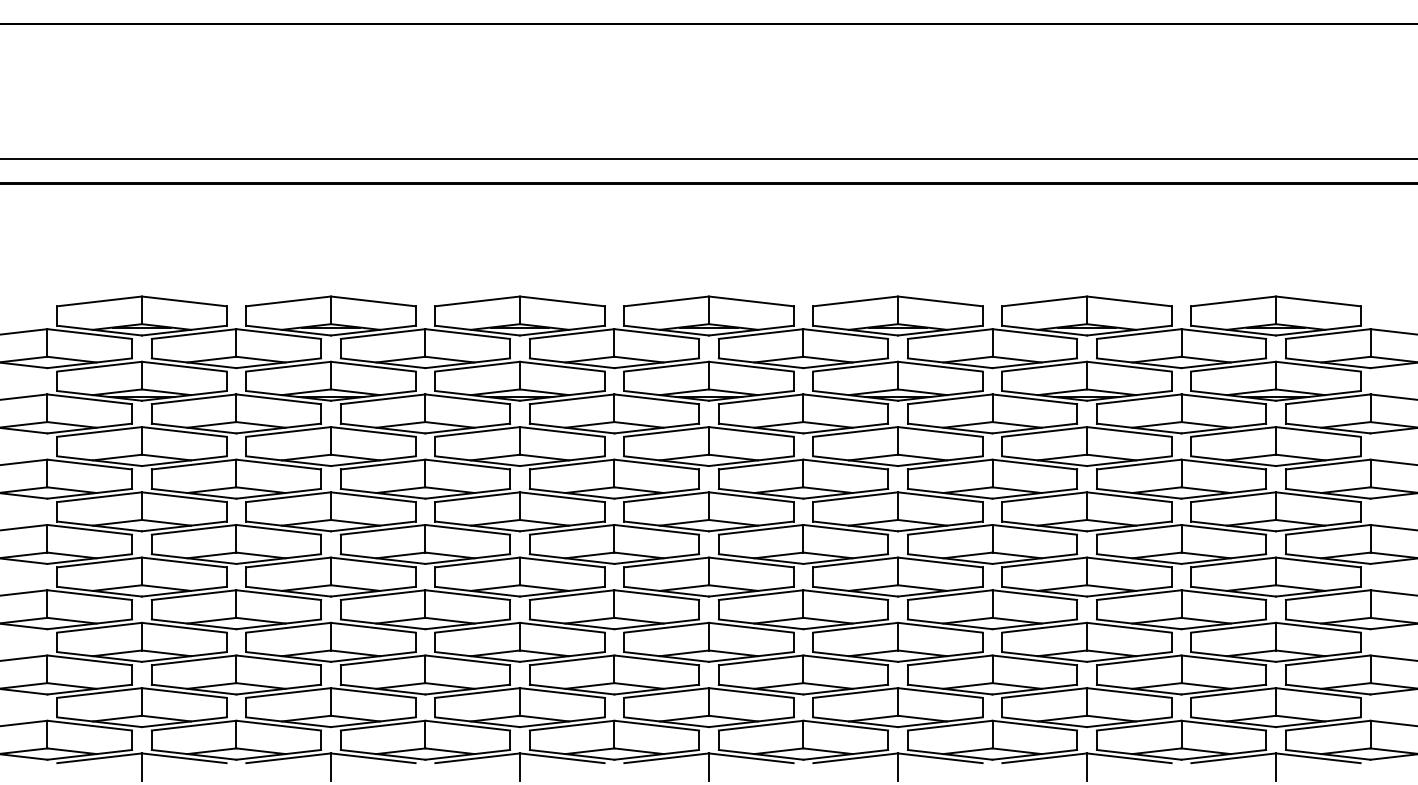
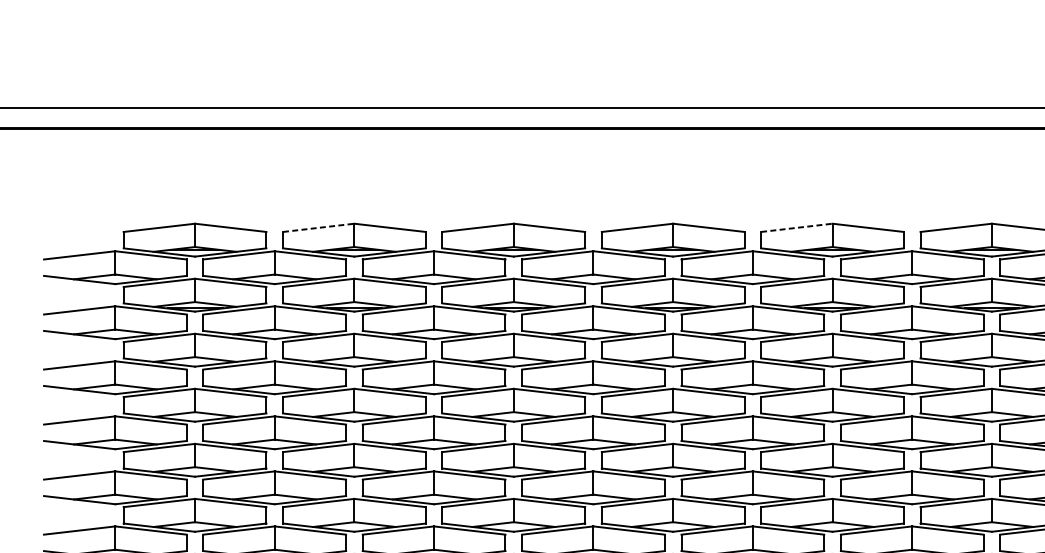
line: (288, 301) -> (318, 227), solid -> dashed
line: (855, 301) -> (796, 227), solid -> dashed

